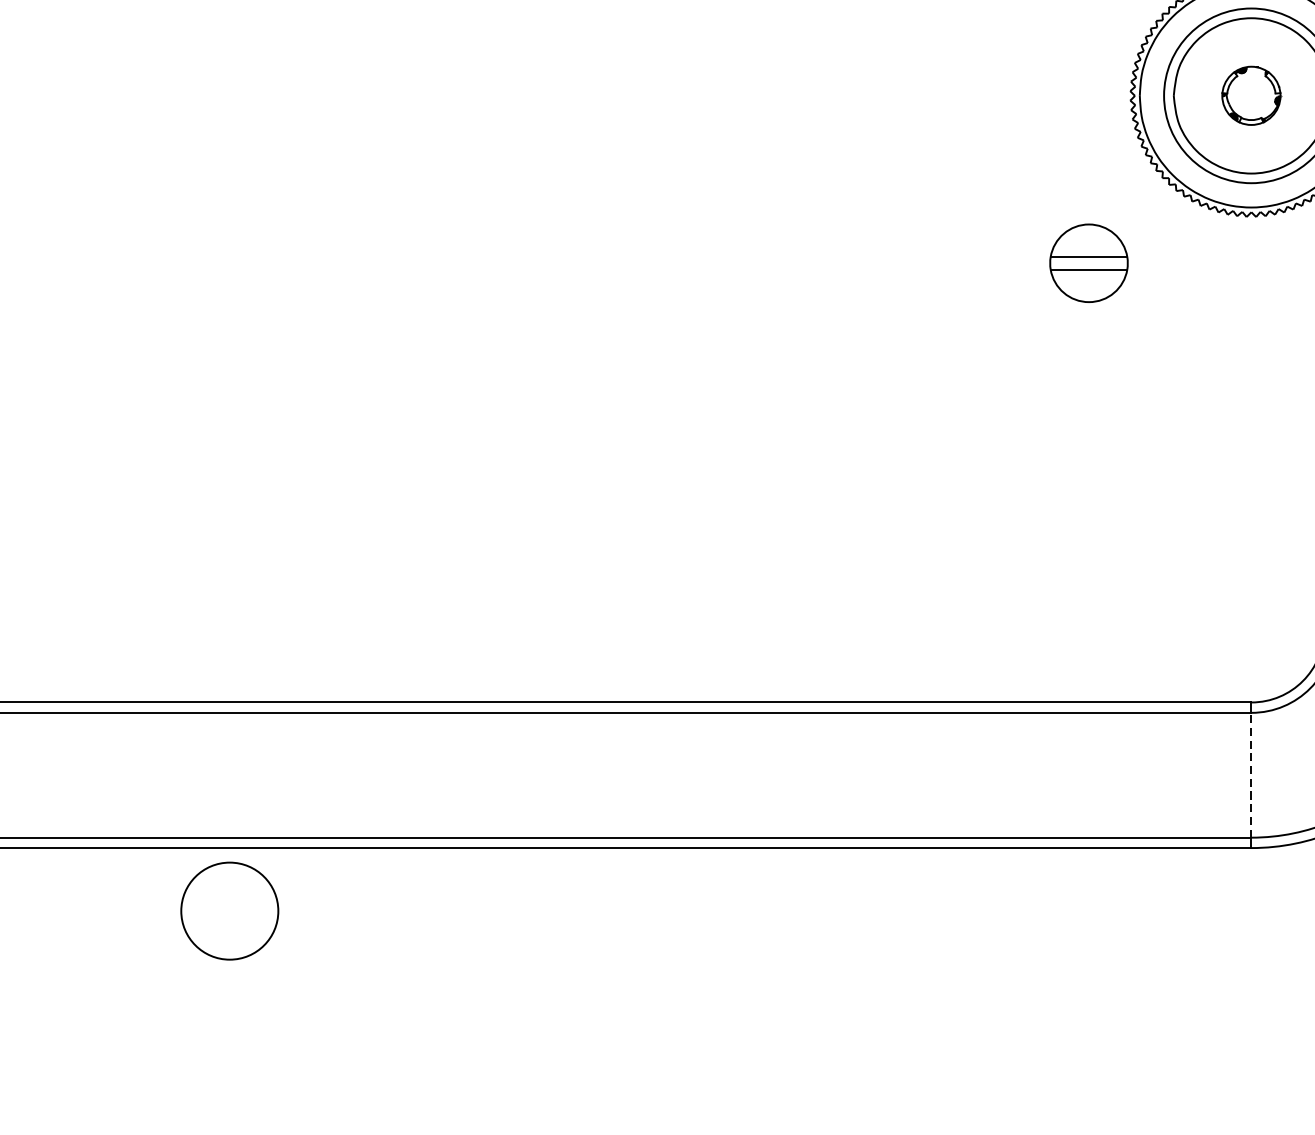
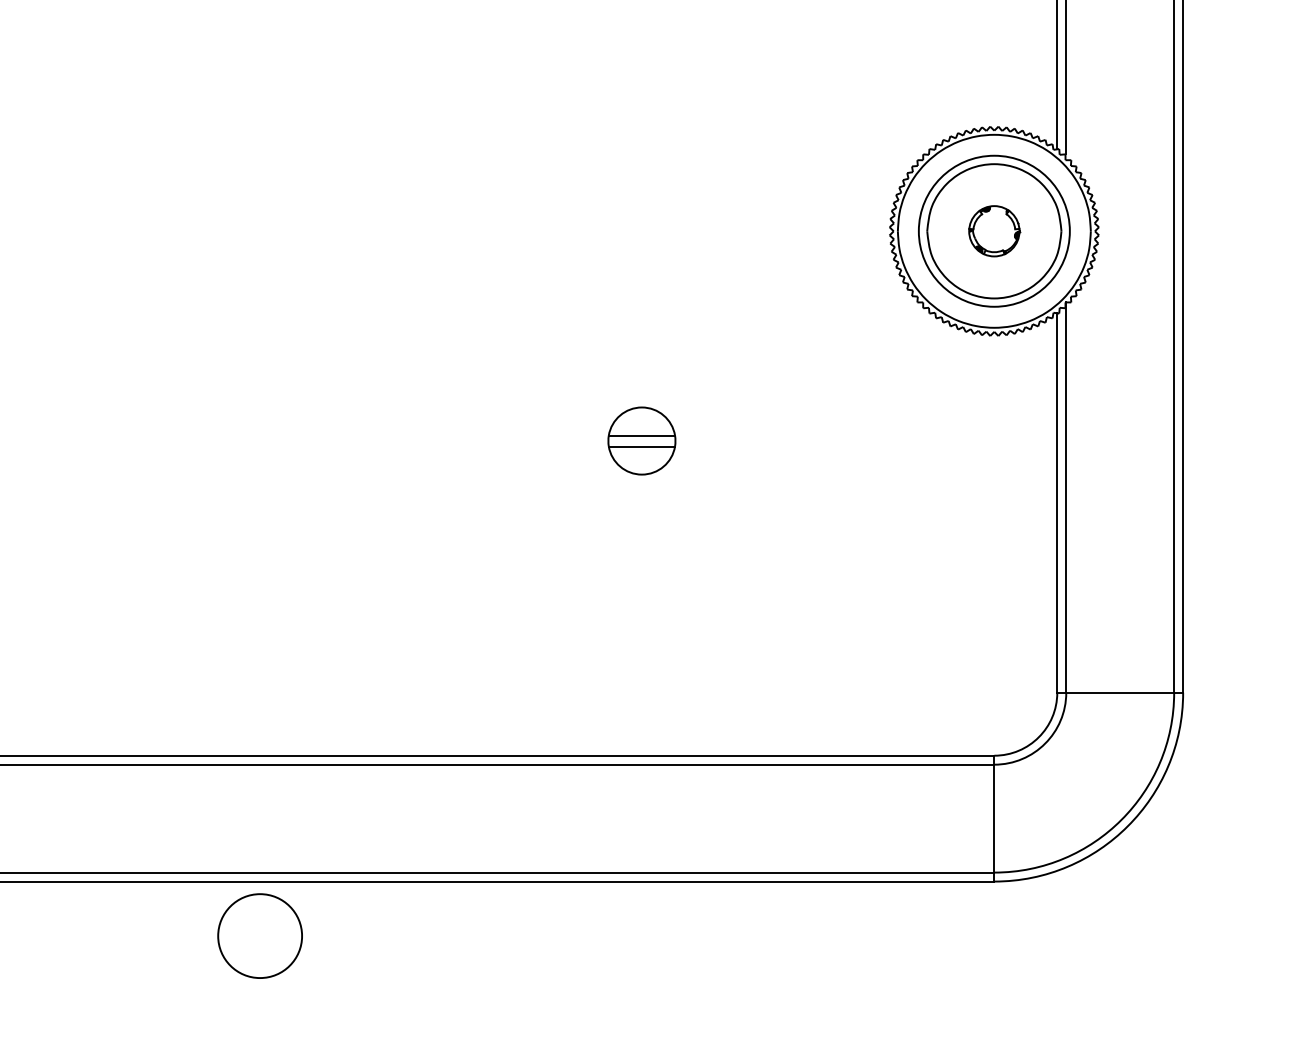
part: (1088, 262) -> (641, 440), moved
line: (1251, 775) -> (994, 818), dashed -> solid
circle: (229, 910) -> (259, 935), moved

